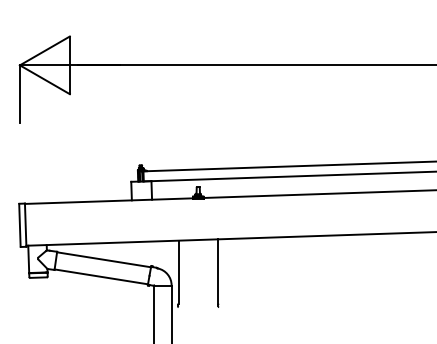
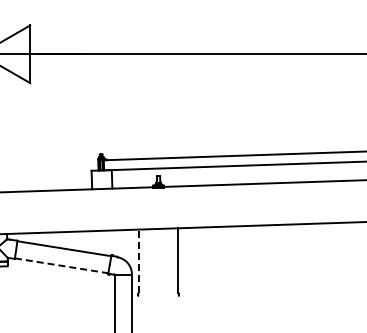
line: (178, 272) -> (138, 261), solid -> dashed
line: (101, 276) -> (61, 265), solid -> dashed

